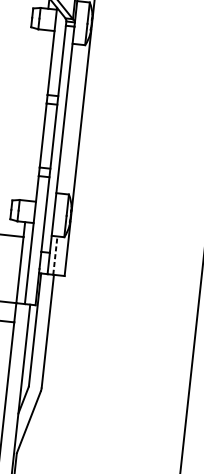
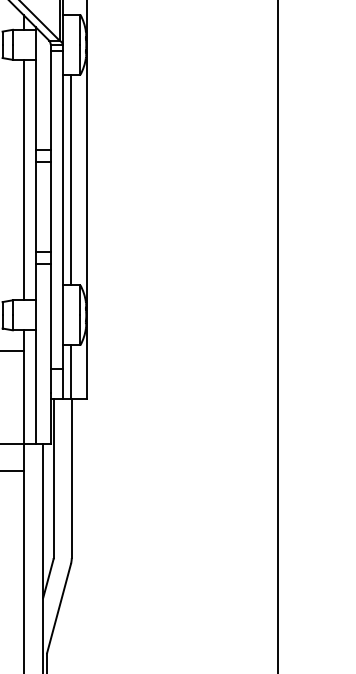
line: (36, 115) -> (23, 179), added
line: (70, 118) -> (70, 179), added
line: (55, 254) -> (70, 371), dashed -> solid

